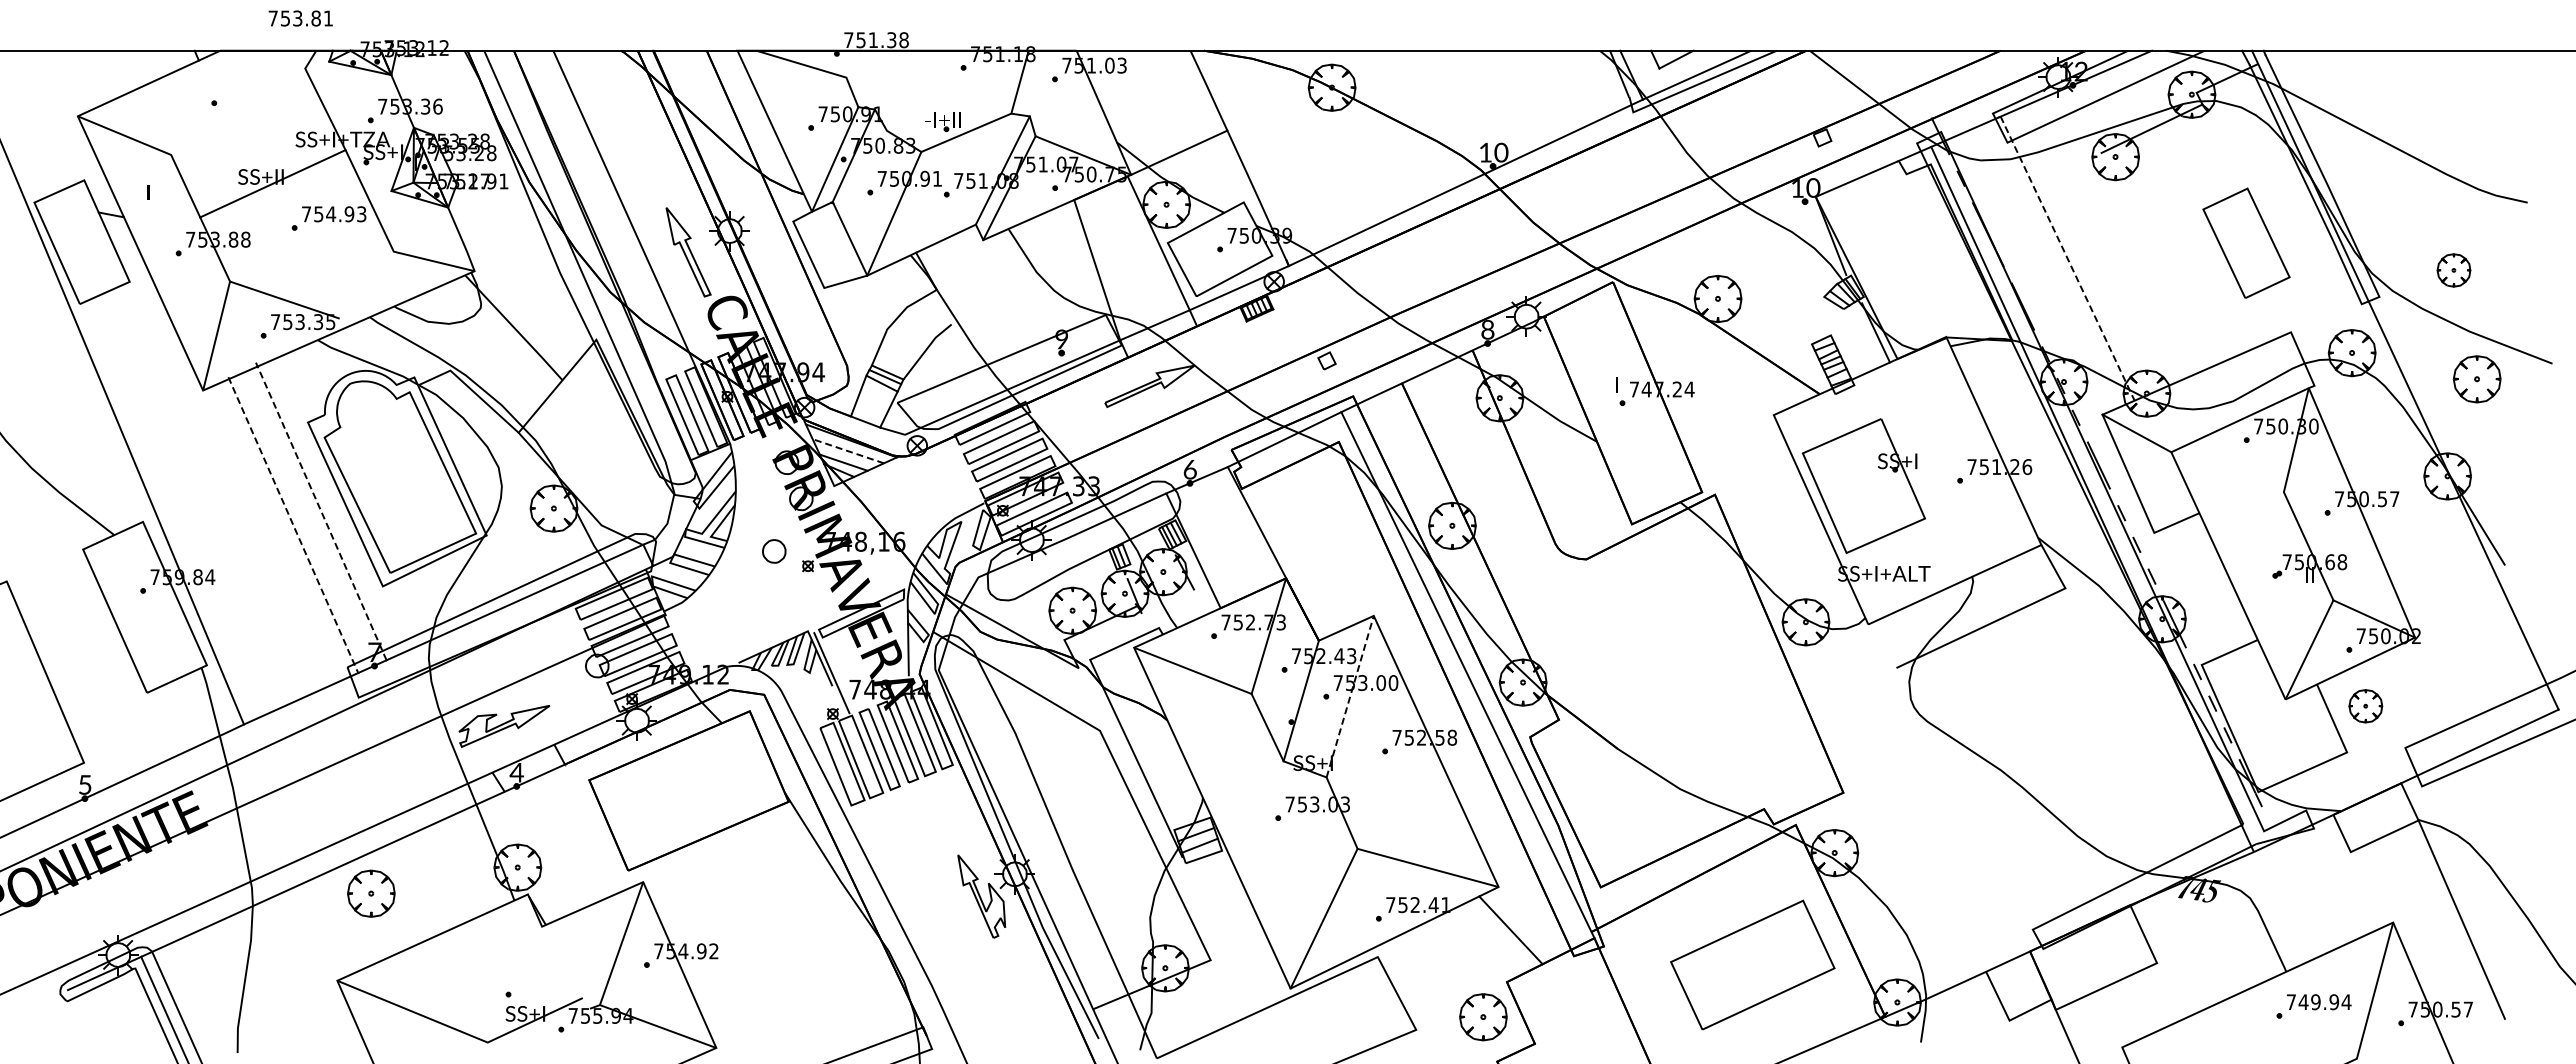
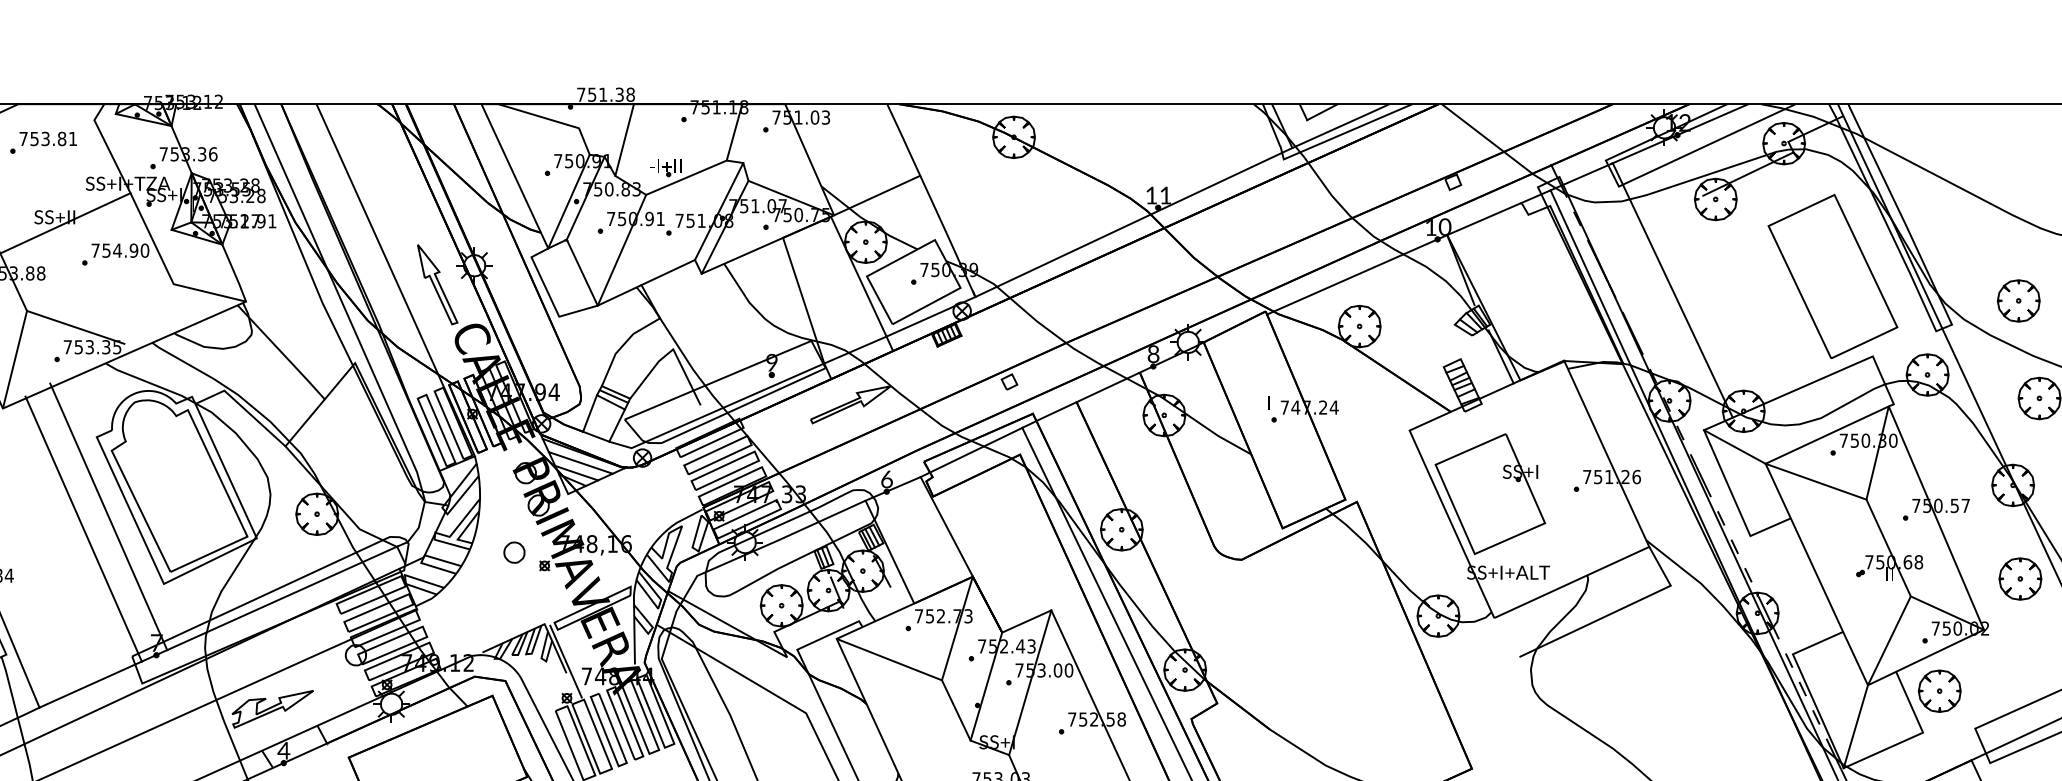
text: (300, 18) -> (48, 138), moved
line: (896, 90) -> (623, 139), added
text: (1501, 152) -> (1165, 195), 10 -> 11
text: (361, 214) -> (144, 250), 754.93 -> 754.90
line: (1714, 240) -> (1356, 274), added
part: (2246, 243) -> (1832, 276), size x1.67
line: (2067, 259) -> (1672, 291), dashed -> solid
part: (2453, 270) -> (2018, 301), size x1.43
line: (966, 354) -> (686, 376), added
line: (848, 451) -> (580, 463), dashed -> solid
line: (2227, 472) -> (1815, 481), added
line: (321, 511) -> (108, 516), dashed -> solid
line: (293, 525) -> (83, 529), dashed -> solid
part: (2455, 580) -> (2020, 578), added
line: (1350, 696) -> (1030, 682), dashed -> solid
part: (2365, 706) -> (1939, 691), size x1.43
line: (2271, 745) -> (1855, 726), added

